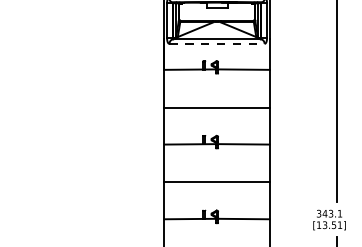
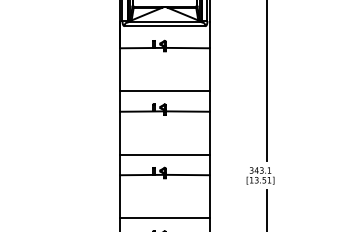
line: (217, 44) -> (165, 26), dashed -> solid
line: (216, 107) -> (164, 91), moved
line: (216, 181) -> (164, 154), moved

